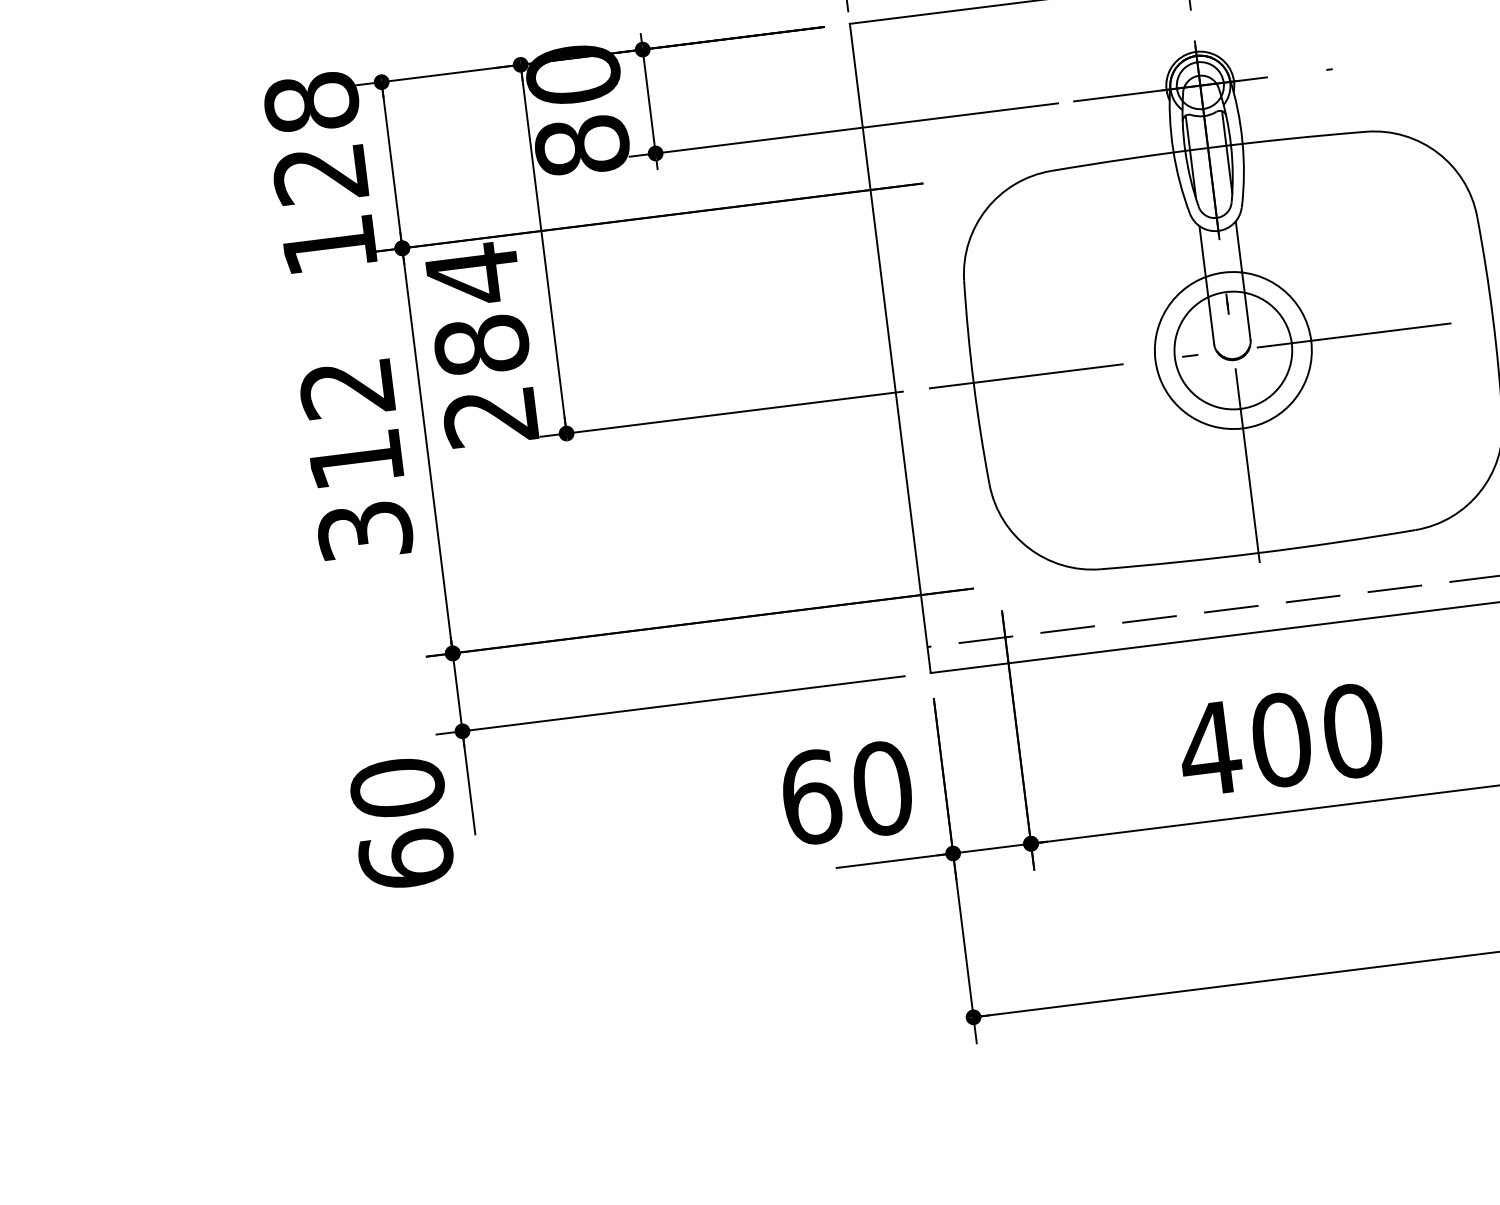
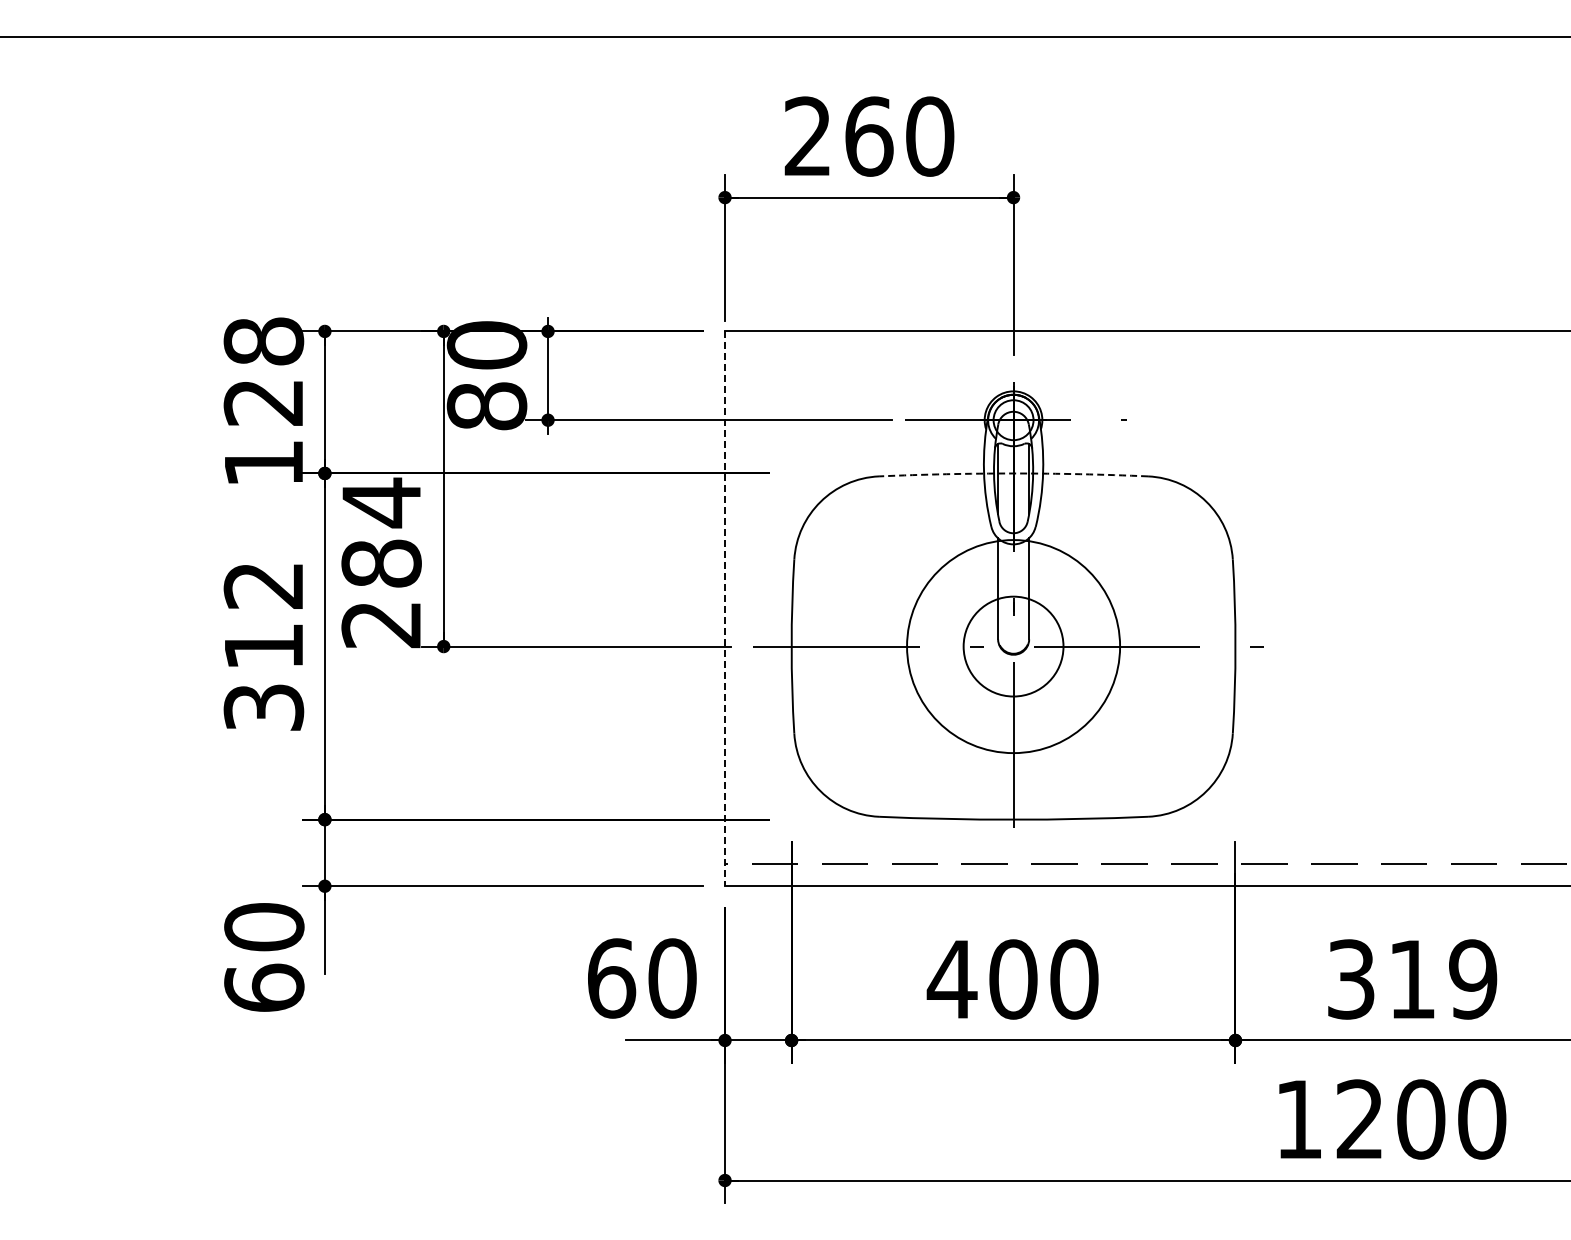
arc: (1208, 148) -> (1013, 473), solid -> dashed
line: (890, 349) -> (725, 609), solid -> dashed
circle: (1233, 350) -> (1013, 646), size x1.6

